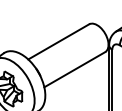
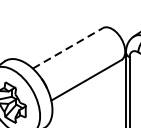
line: (59, 41) -> (68, 47), solid -> dashed

